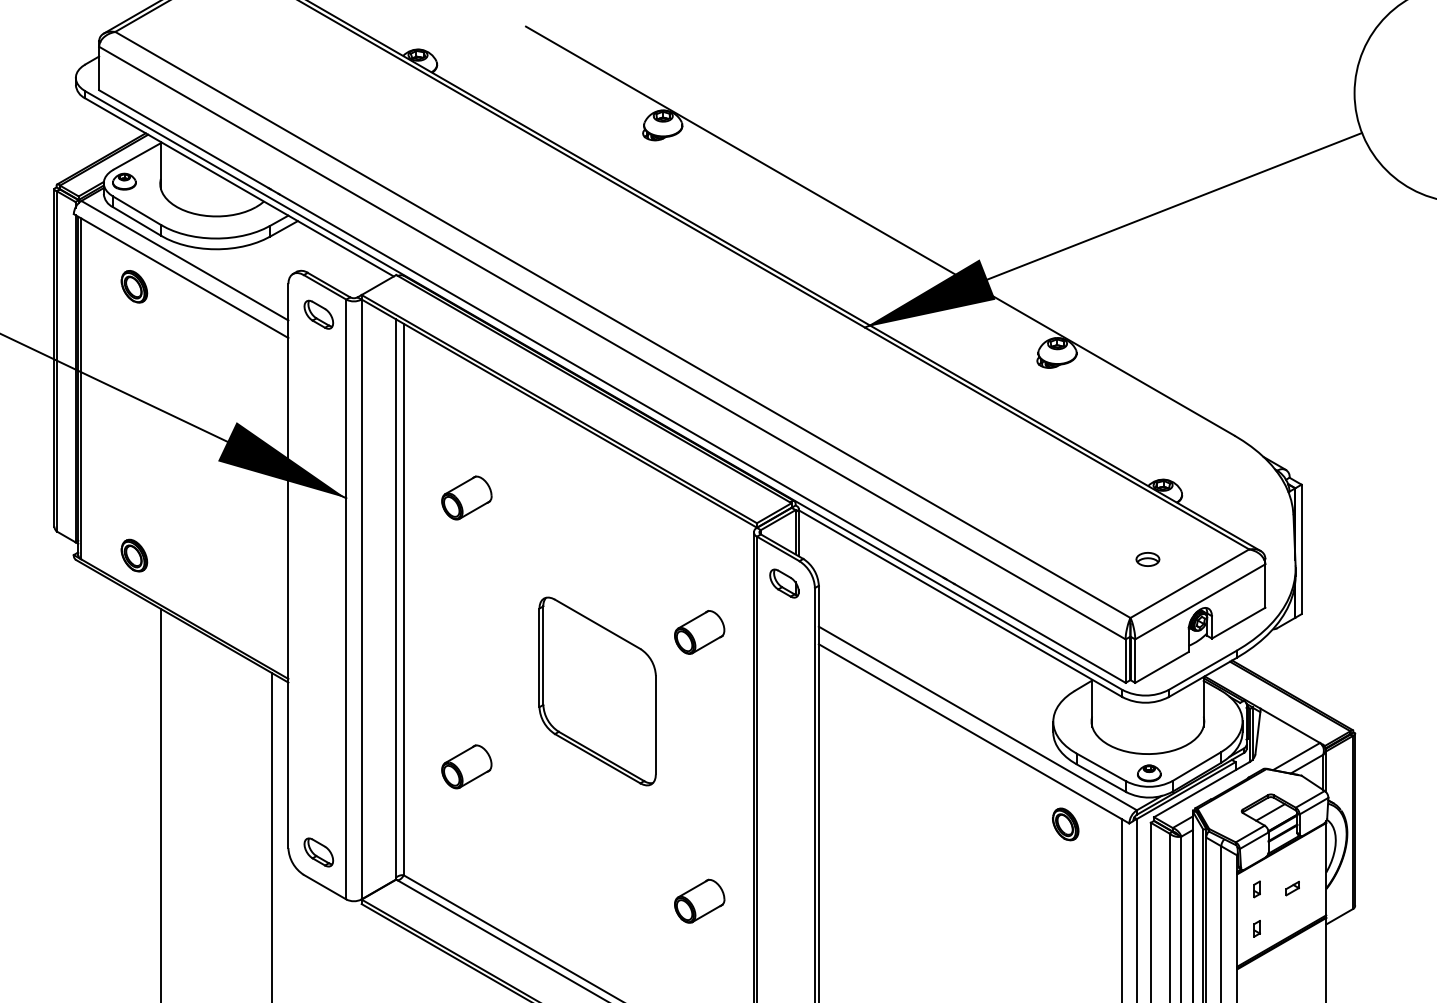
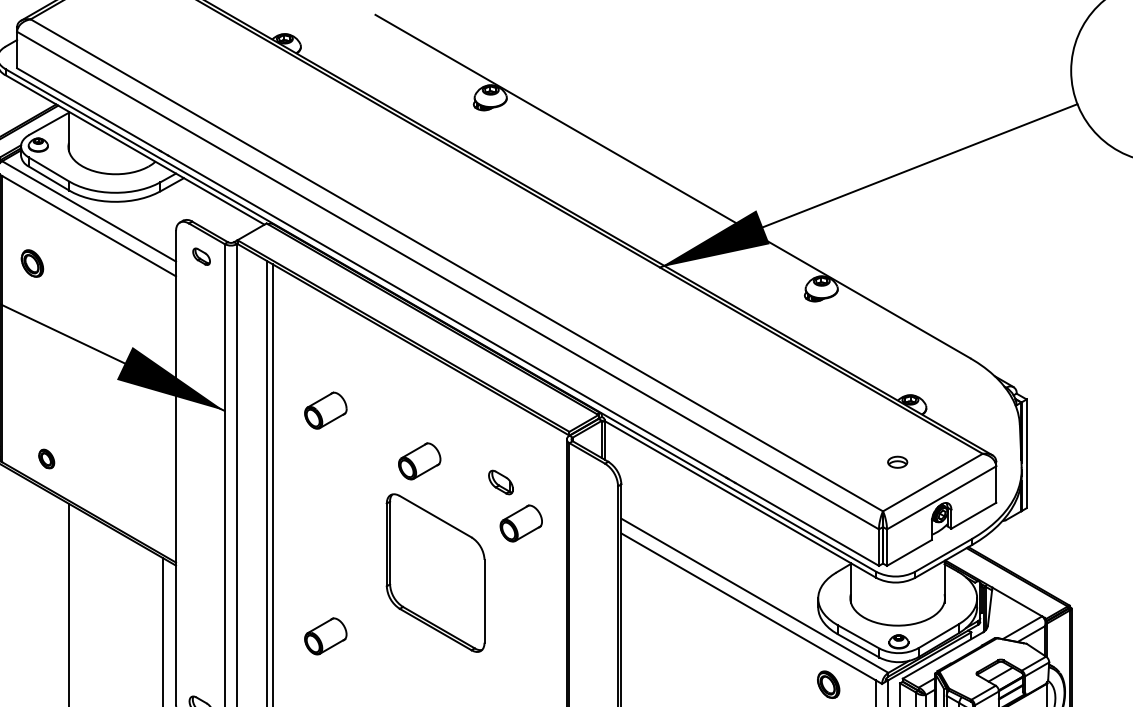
part: (134, 286) -> (32, 263), moved
part: (318, 314) -> (201, 256), size x0.7
part: (134, 555) -> (46, 458), size x0.7
part: (578, 558) -> (419, 461), added
part: (784, 583) -> (501, 482), moved

